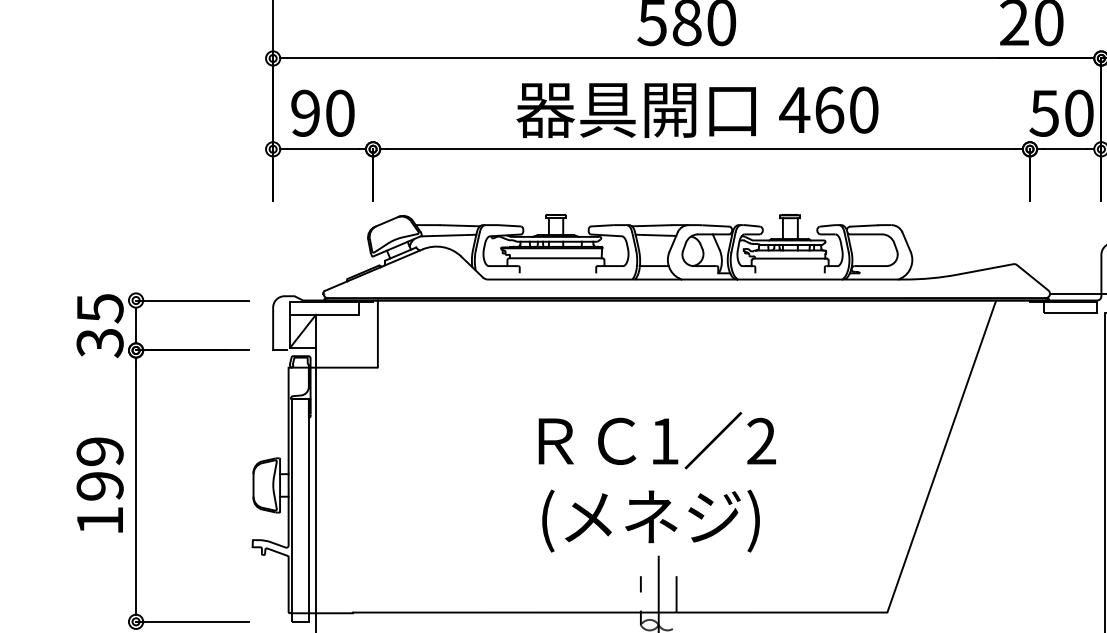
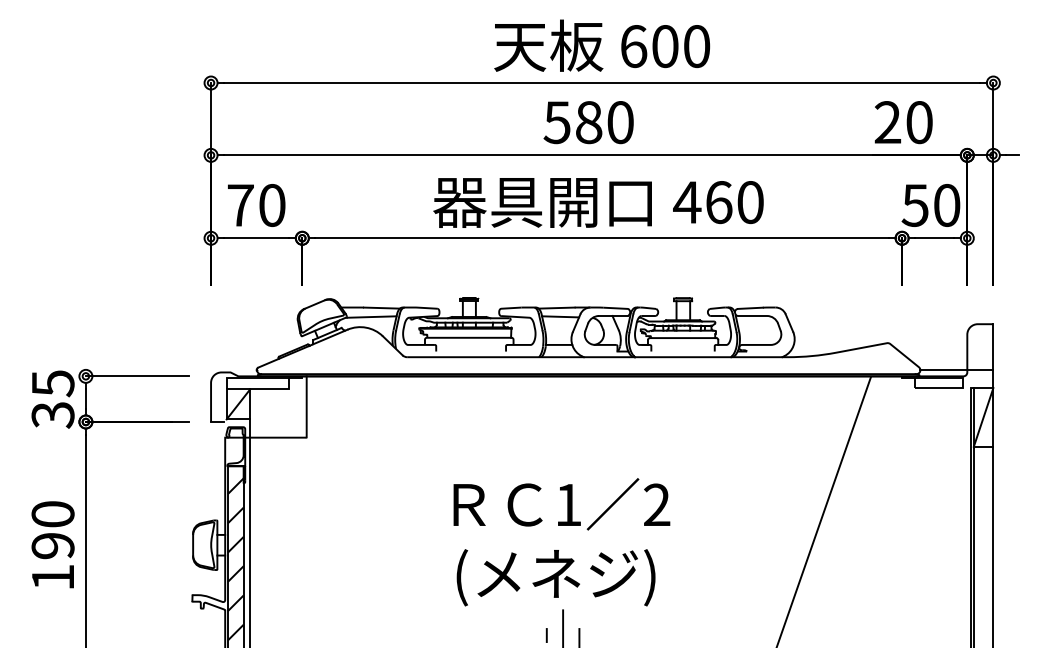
text: (305, 113) -> (240, 205), 90 -> 70
text: (99, 451) -> (52, 514), 199 -> 190
hatch: (299, 501) -> (235, 559), added

